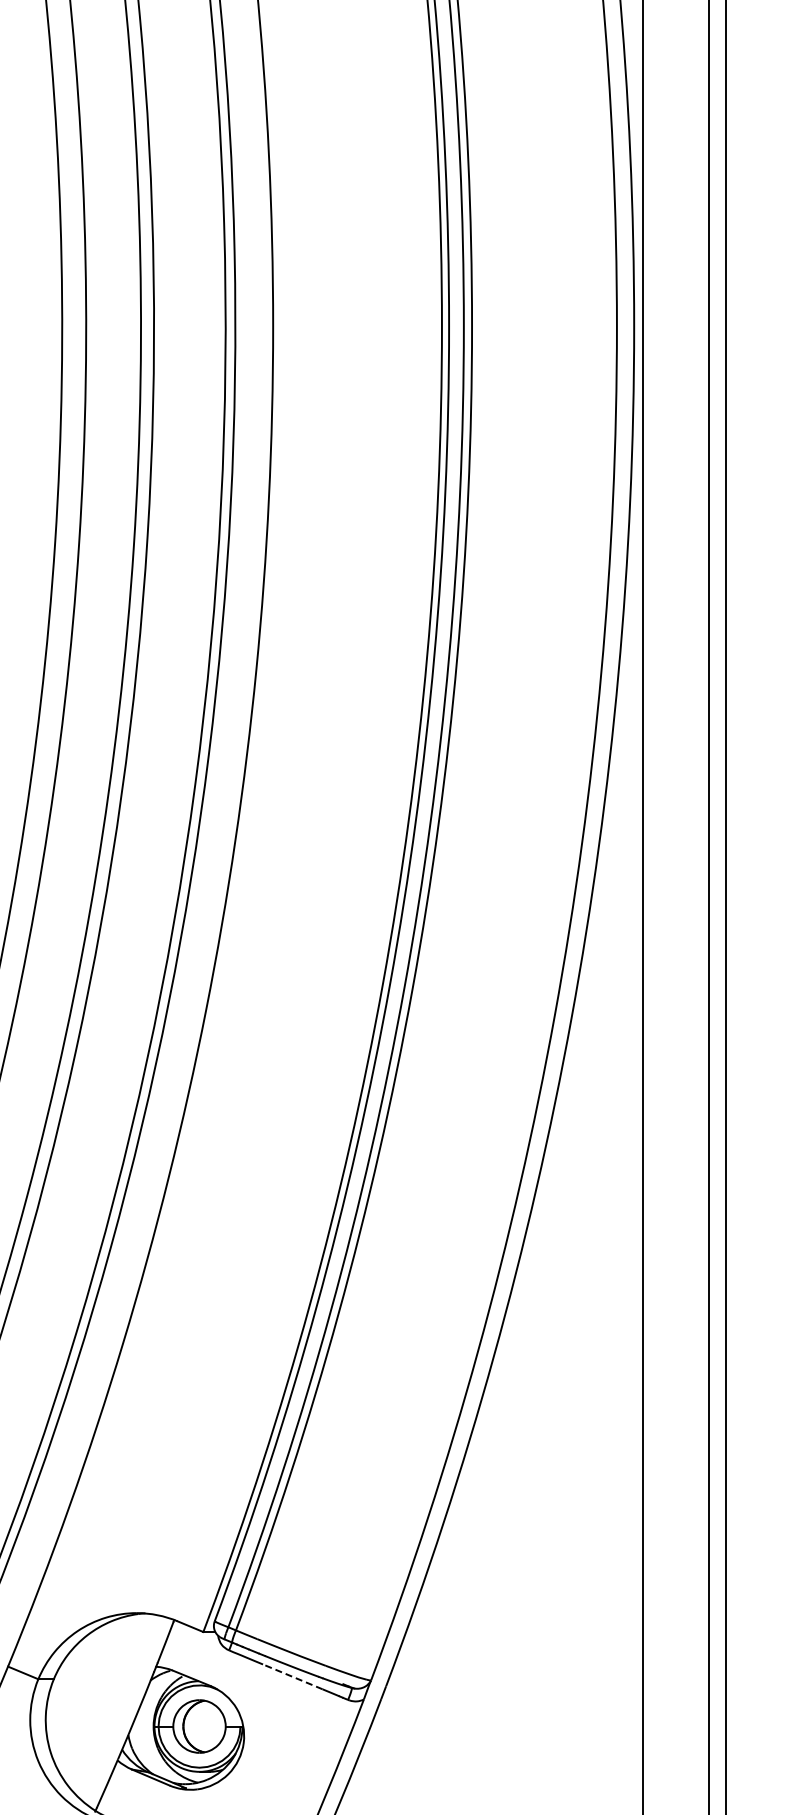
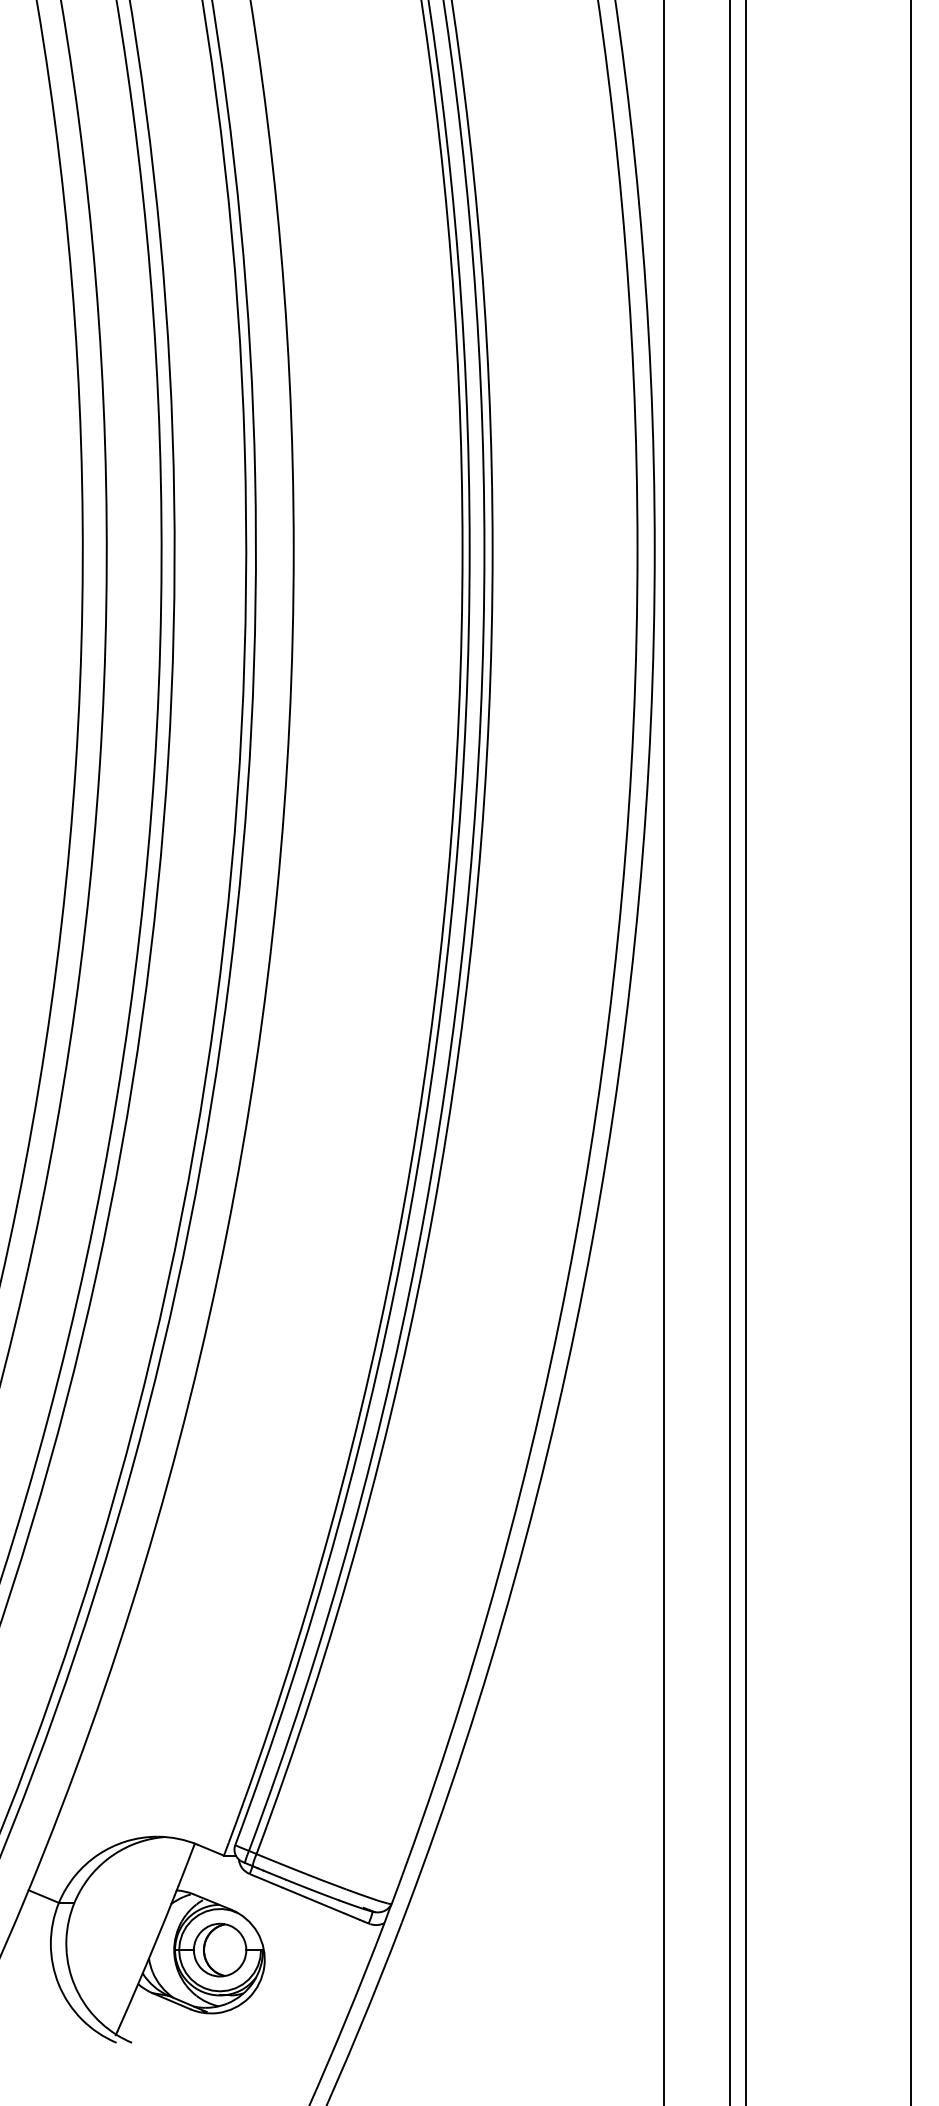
line: (291, 1676) -> (312, 1900), dashed -> solid

